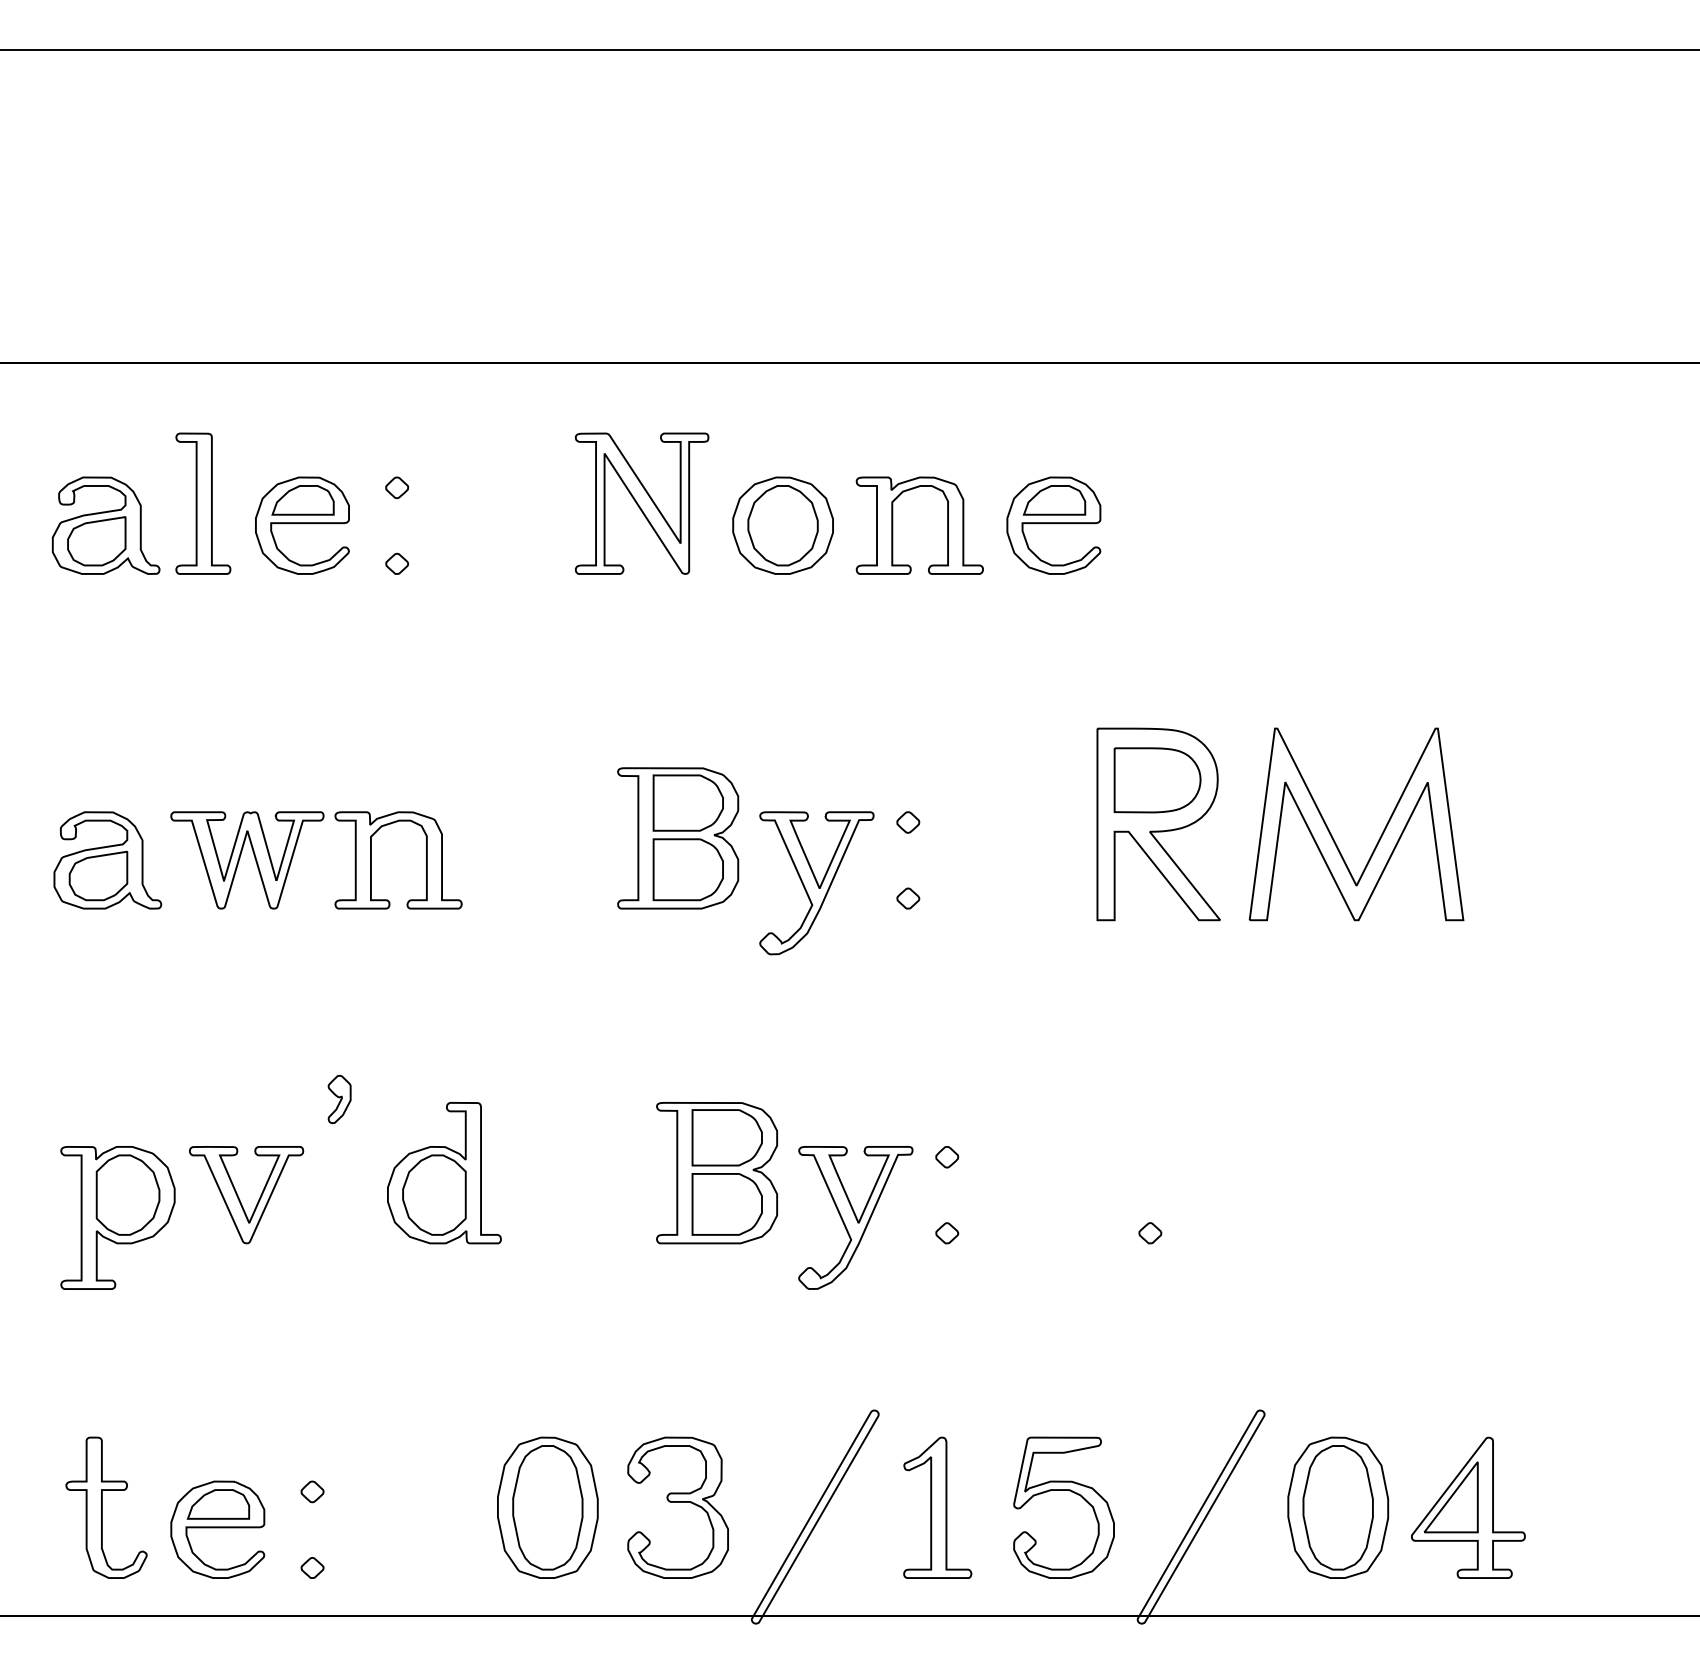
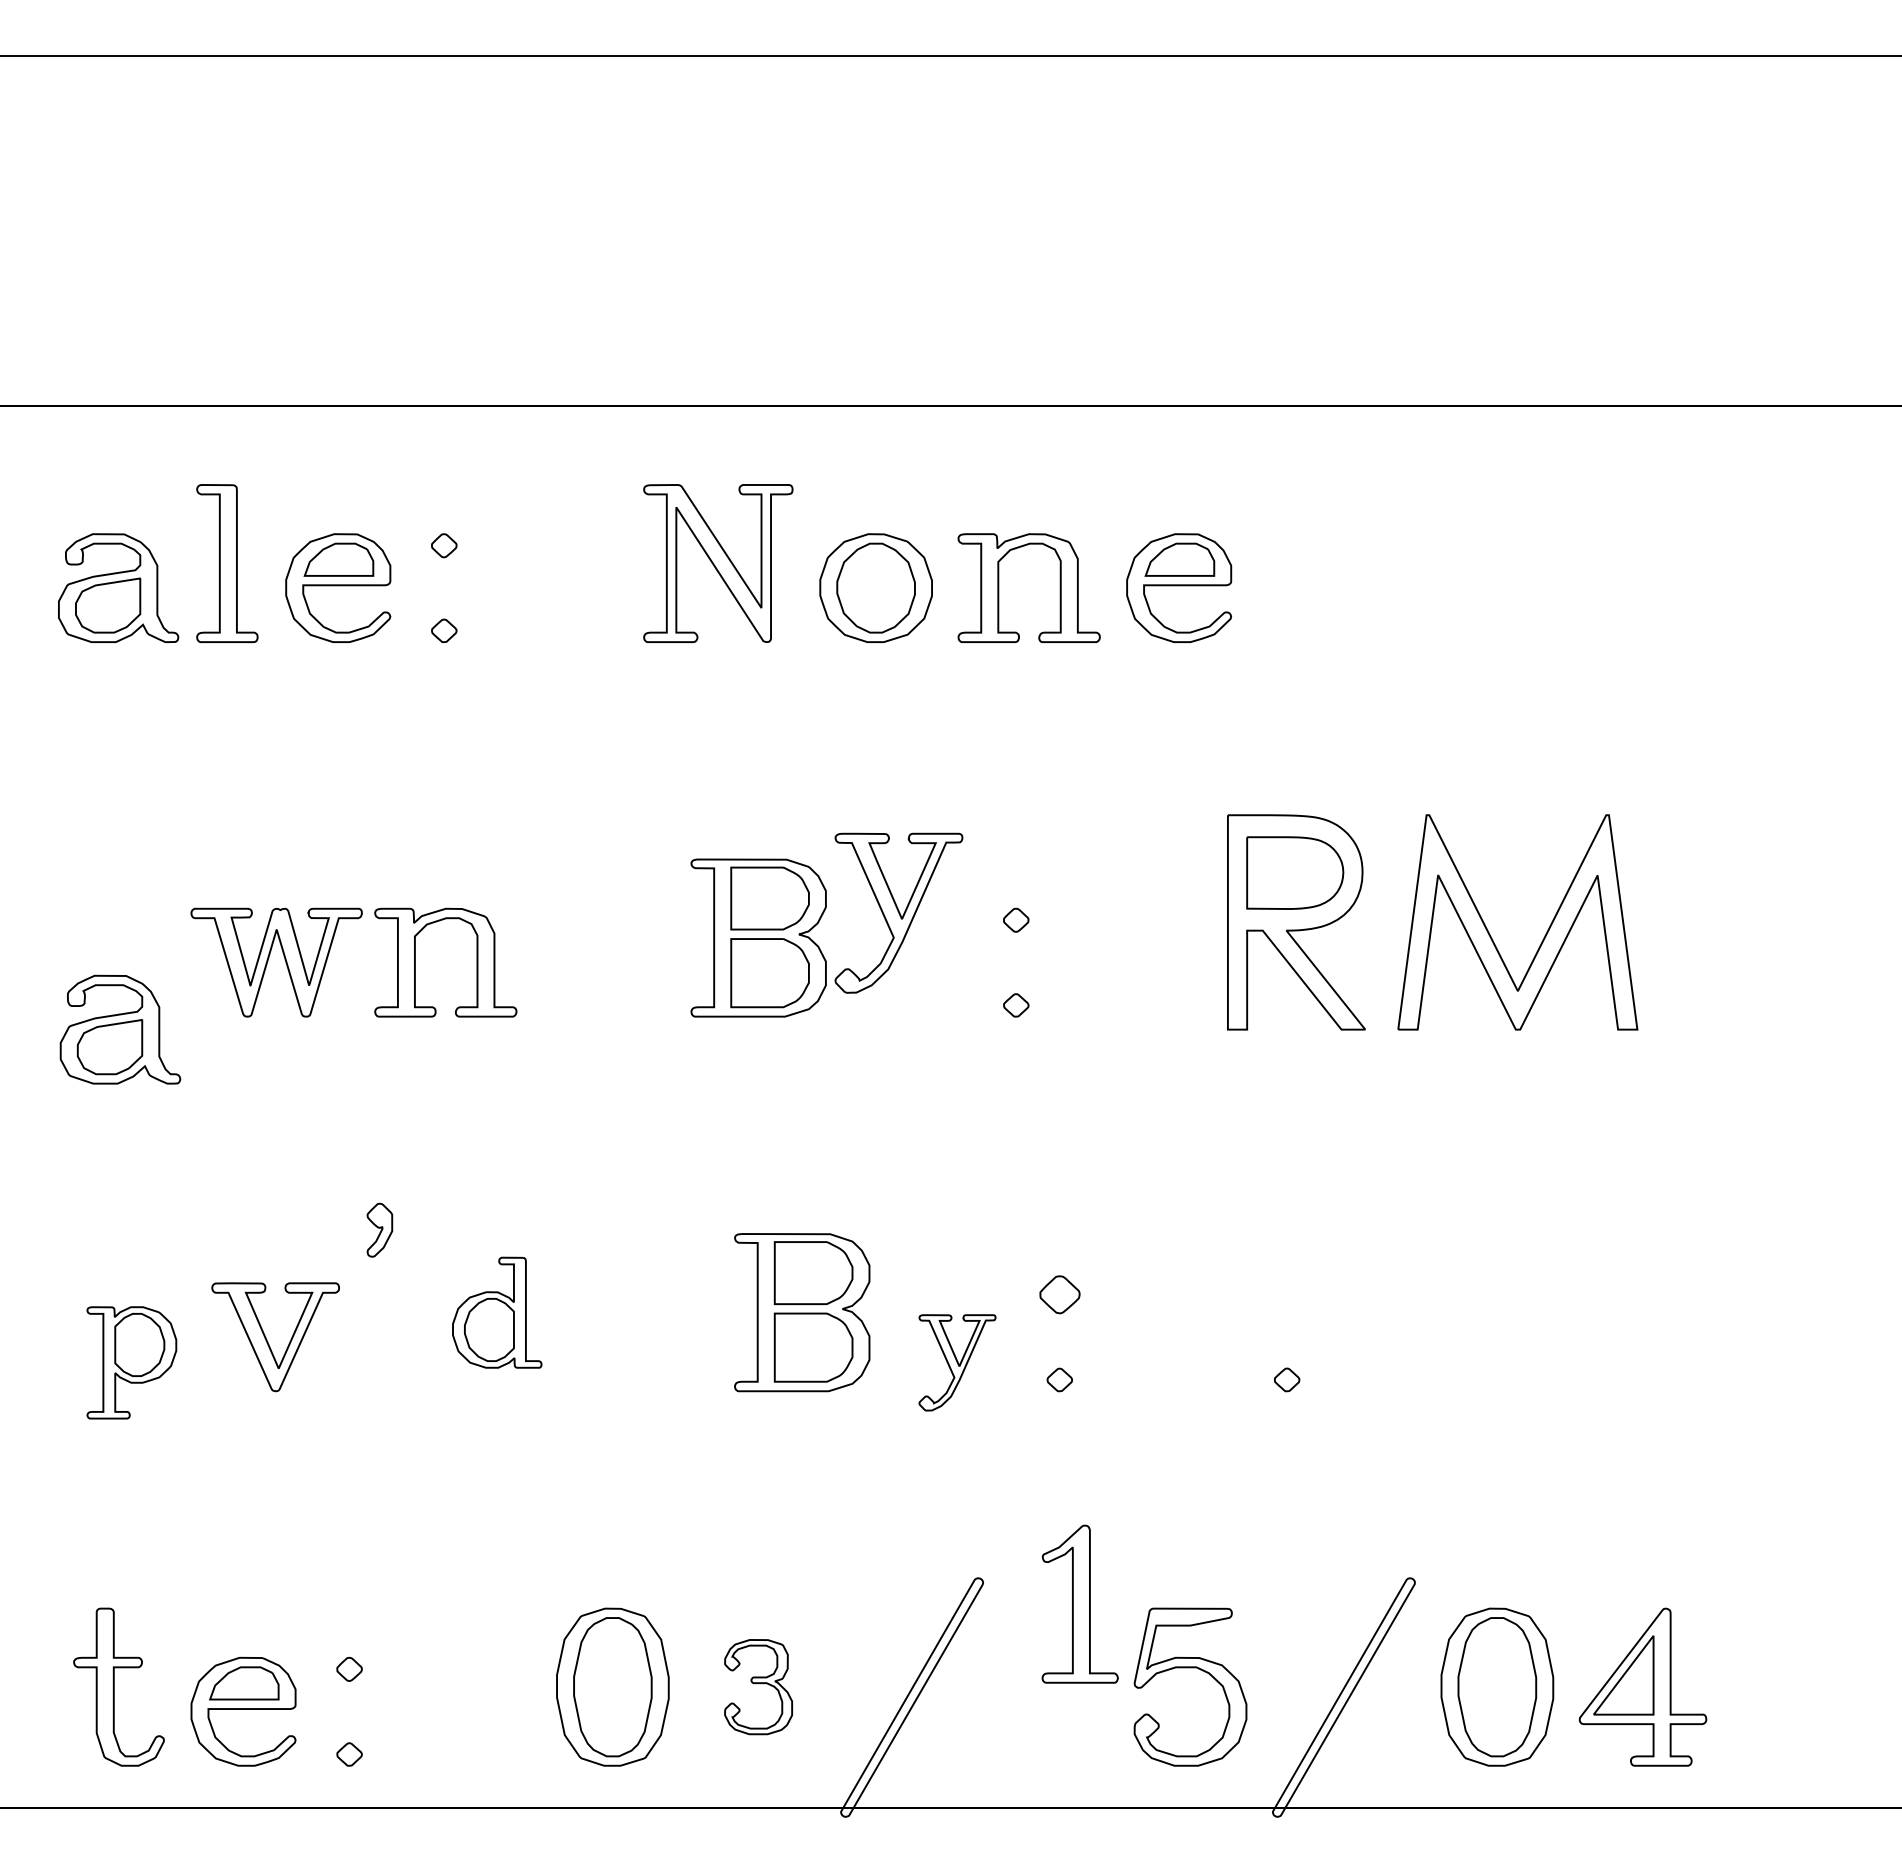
part: (107, 860) -> (120, 1029), moved
part: (816, 882) -> (898, 912), moved
part: (946, 1156) -> (1059, 1294), size x1.6
part: (444, 1172) -> (497, 1312), size x0.7
part: (117, 1217) -> (131, 1362), size x0.7
part: (855, 1217) -> (957, 1362), size x0.6
part: (677, 1507) -> (758, 1686), size x0.6
part: (937, 1507) -> (1079, 1603), moved

